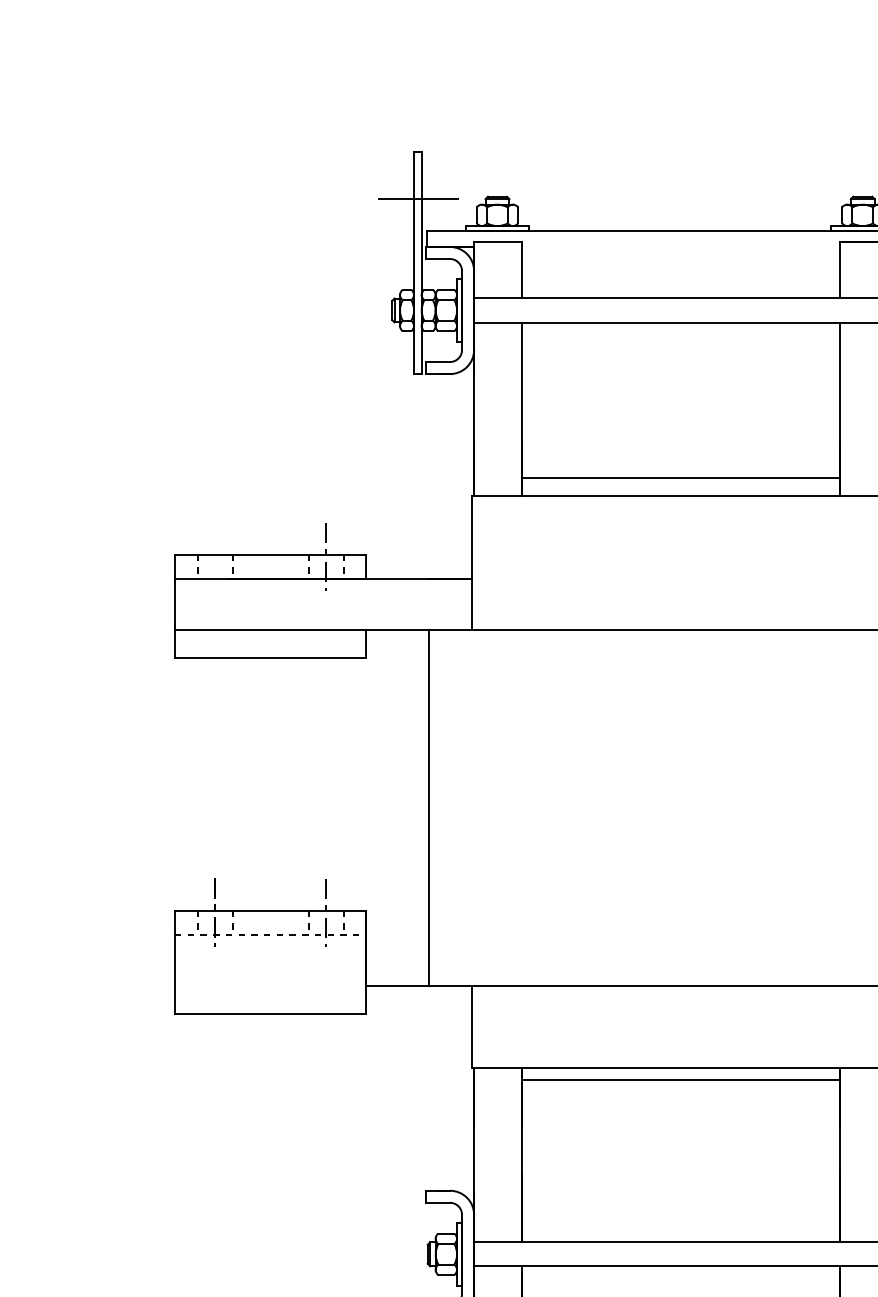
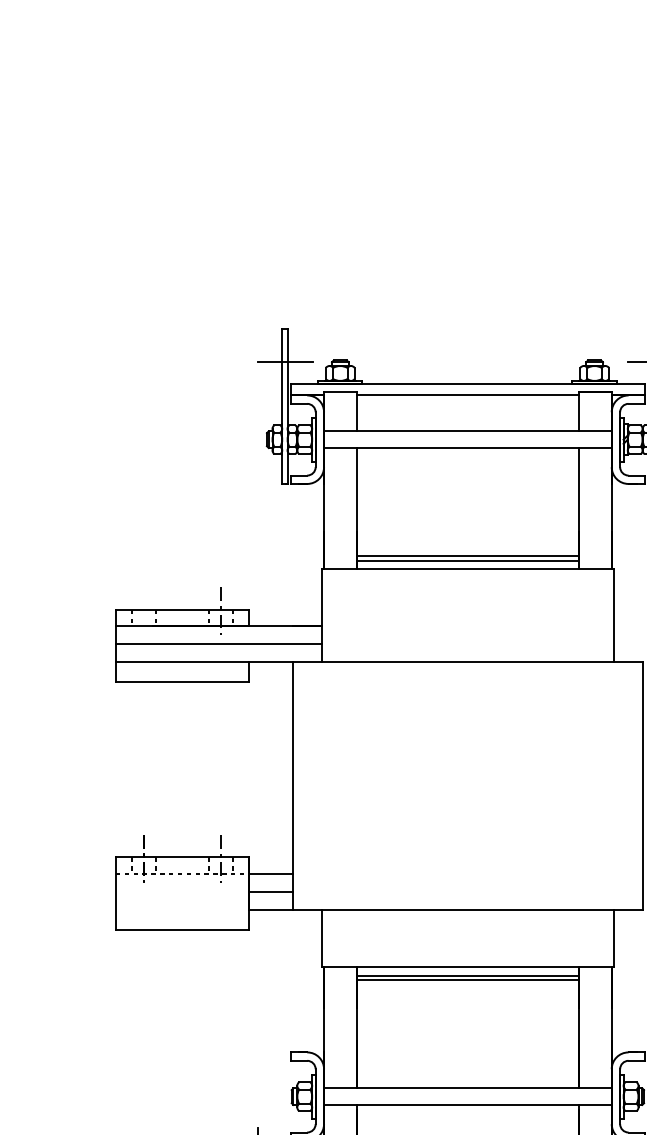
line: (680, 247) -> (467, 395), added
line: (680, 484) -> (467, 560), added
line: (322, 604) -> (218, 644), added
line: (397, 935) -> (270, 874), added
line: (397, 959) -> (270, 891), added
line: (680, 1087) -> (467, 980), added

